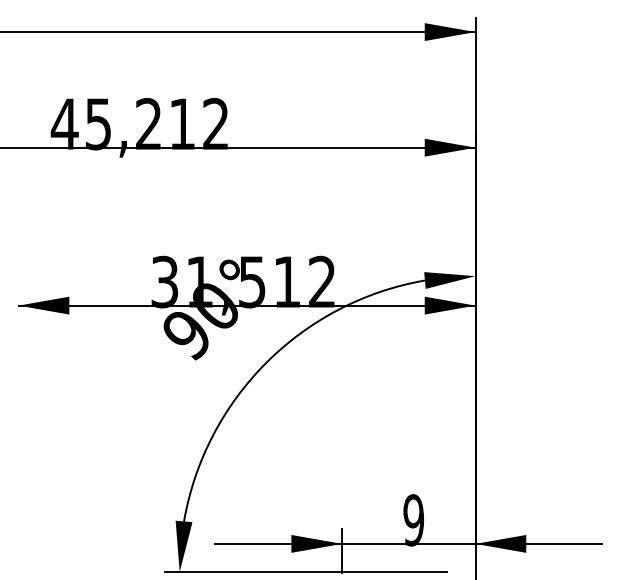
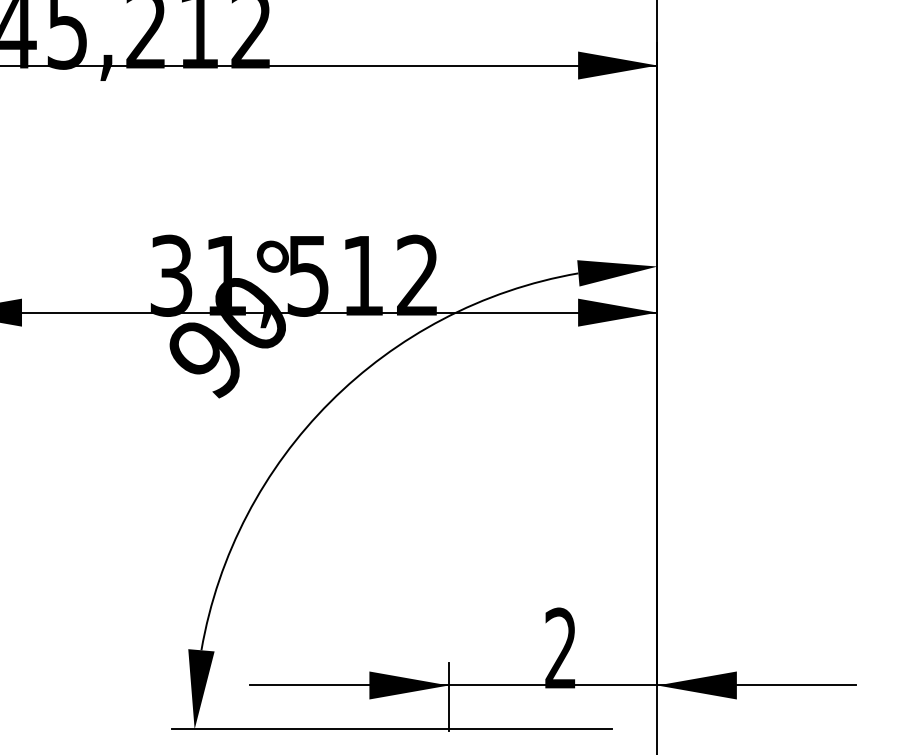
text: (413, 520) -> (560, 648), 9 -> 2

